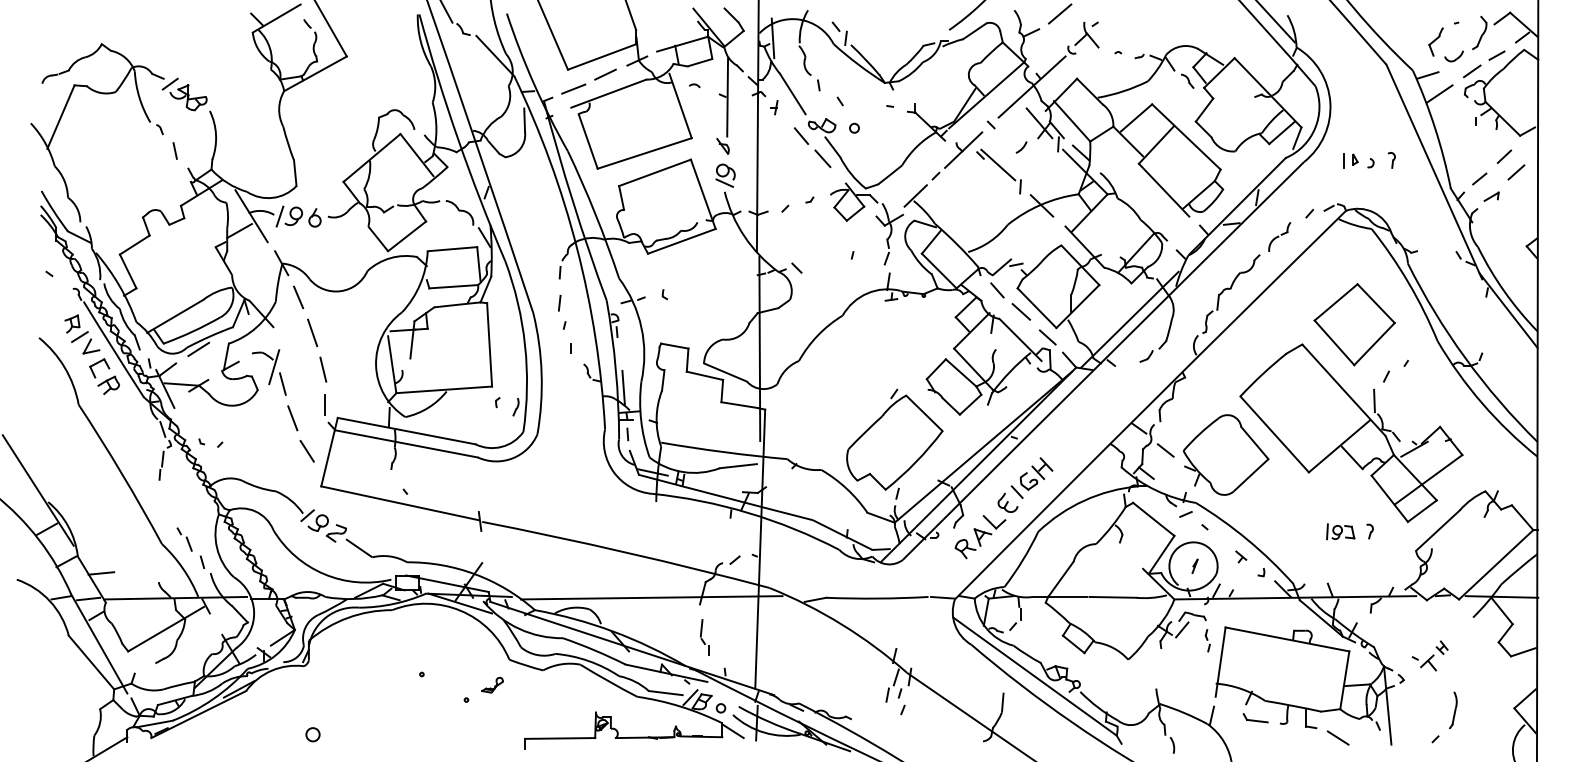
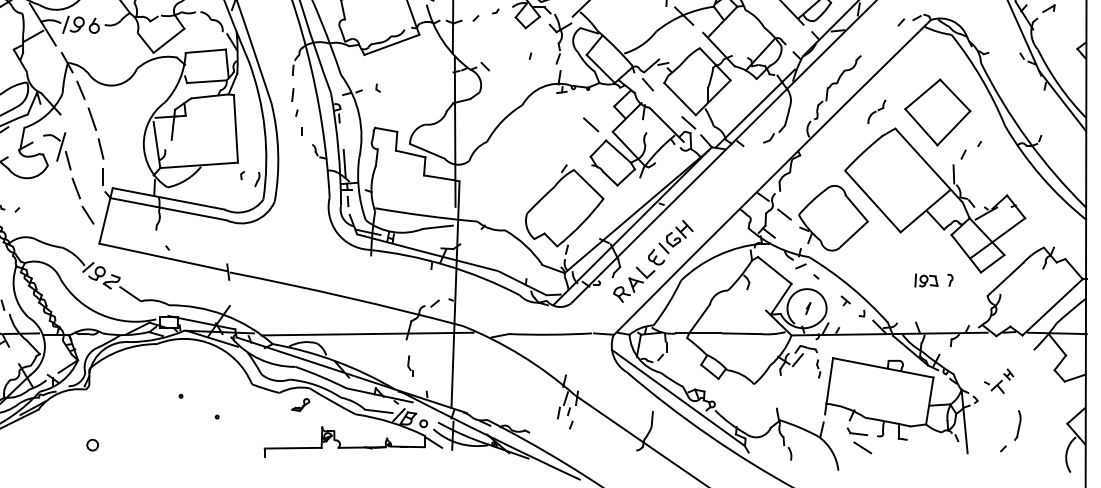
part: (1279, 236) -> (876, 111), moved
line: (1021, 311) -> (591, 124), moved
part: (704, 637) -> (410, 366), size x0.7
part: (492, 684) -> (300, 404), moved
line: (1337, 737) -> (862, 447), moved

